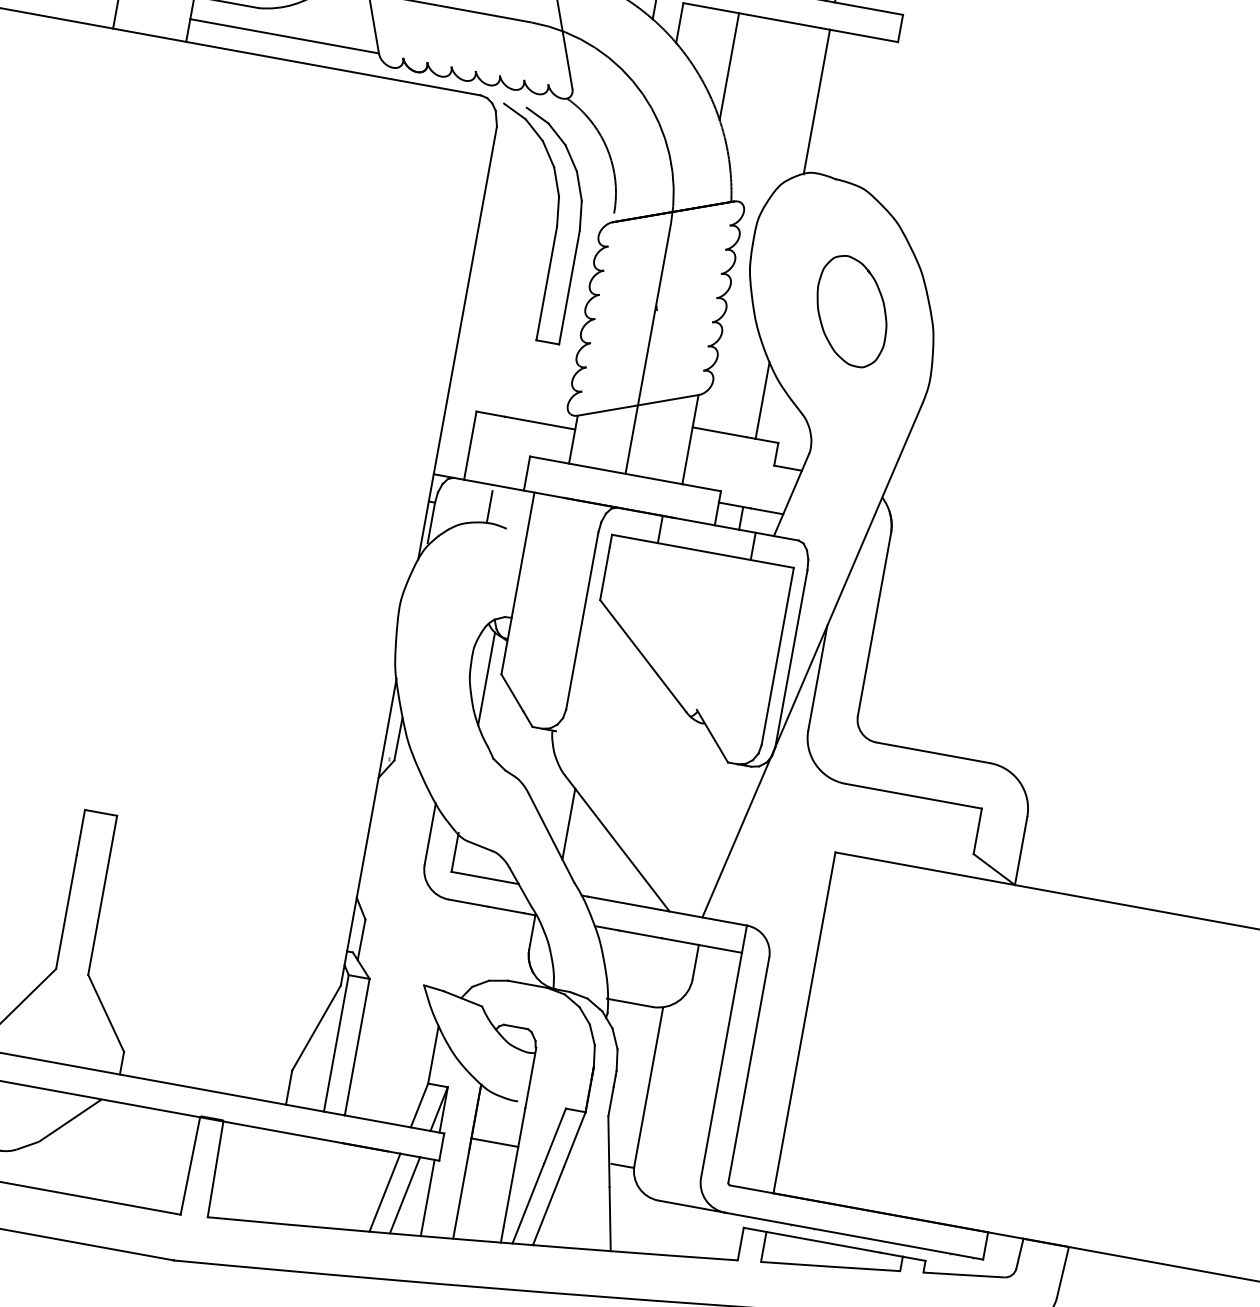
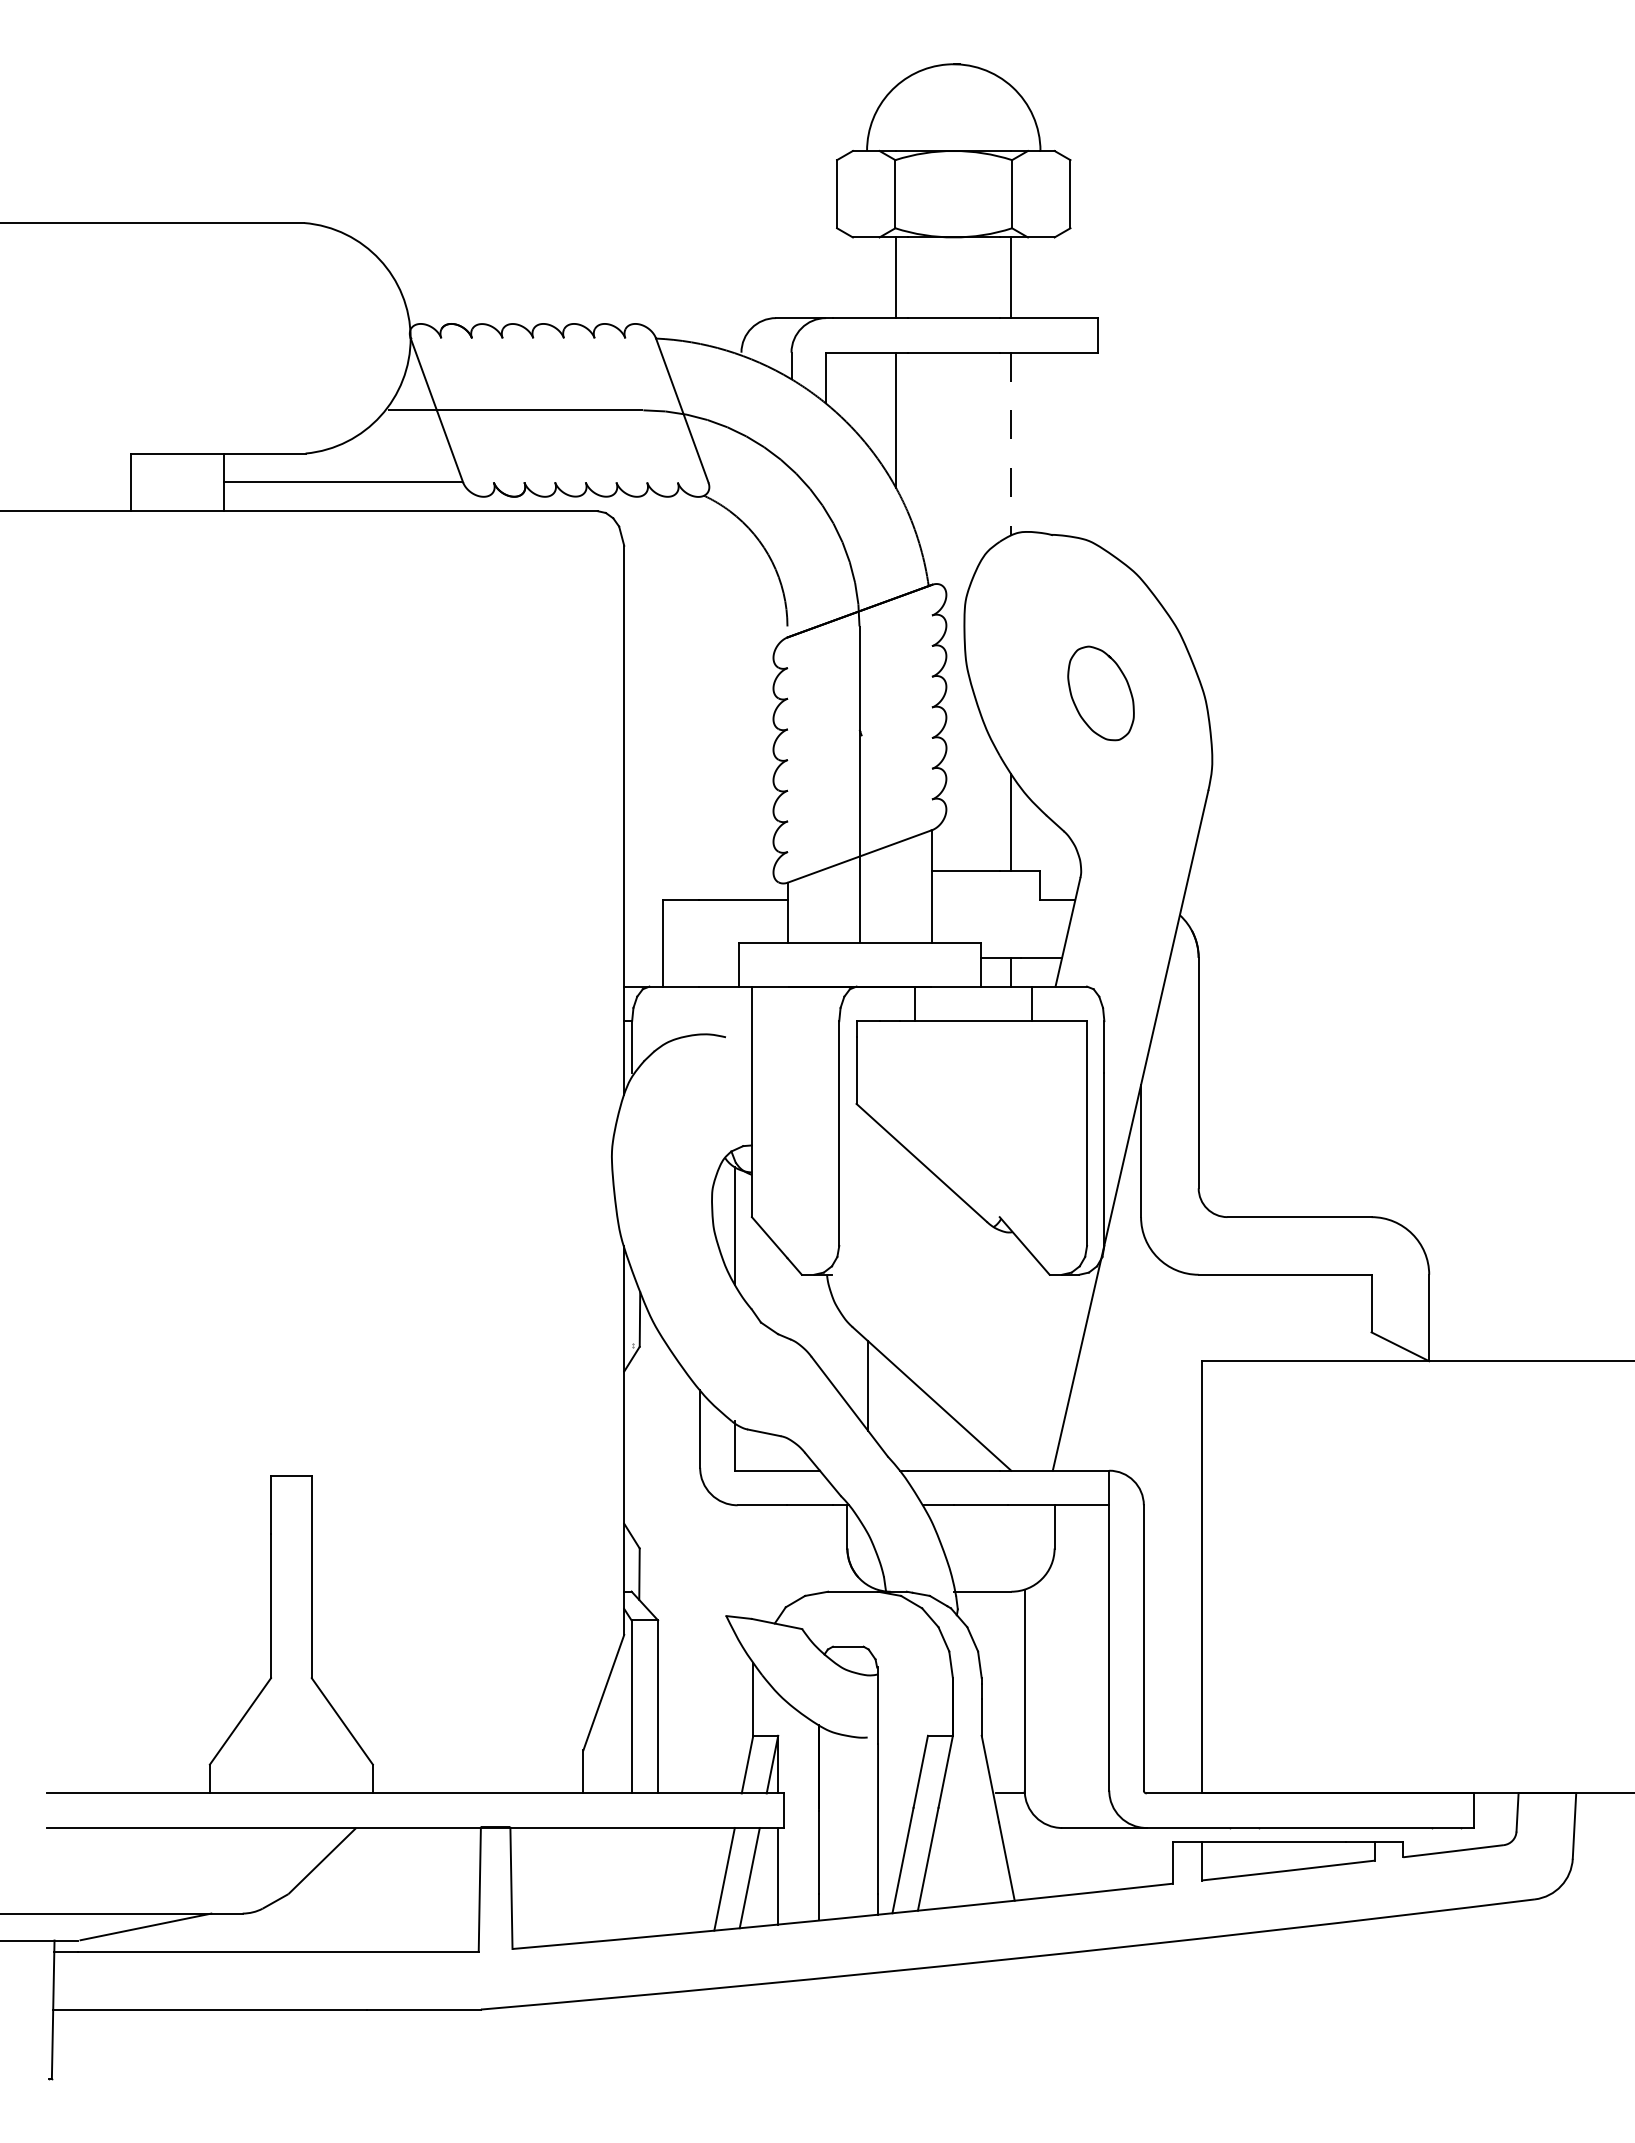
line: (816, 102) -> (1011, 444), solid -> dashed
part: (556, 222) -> (718, 650), removed
part: (851, 311) -> (1100, 693), size x0.7
line: (489, 507) -> (700, 1014), removed
line: (494, 1142) -> (847, 1793), removed

